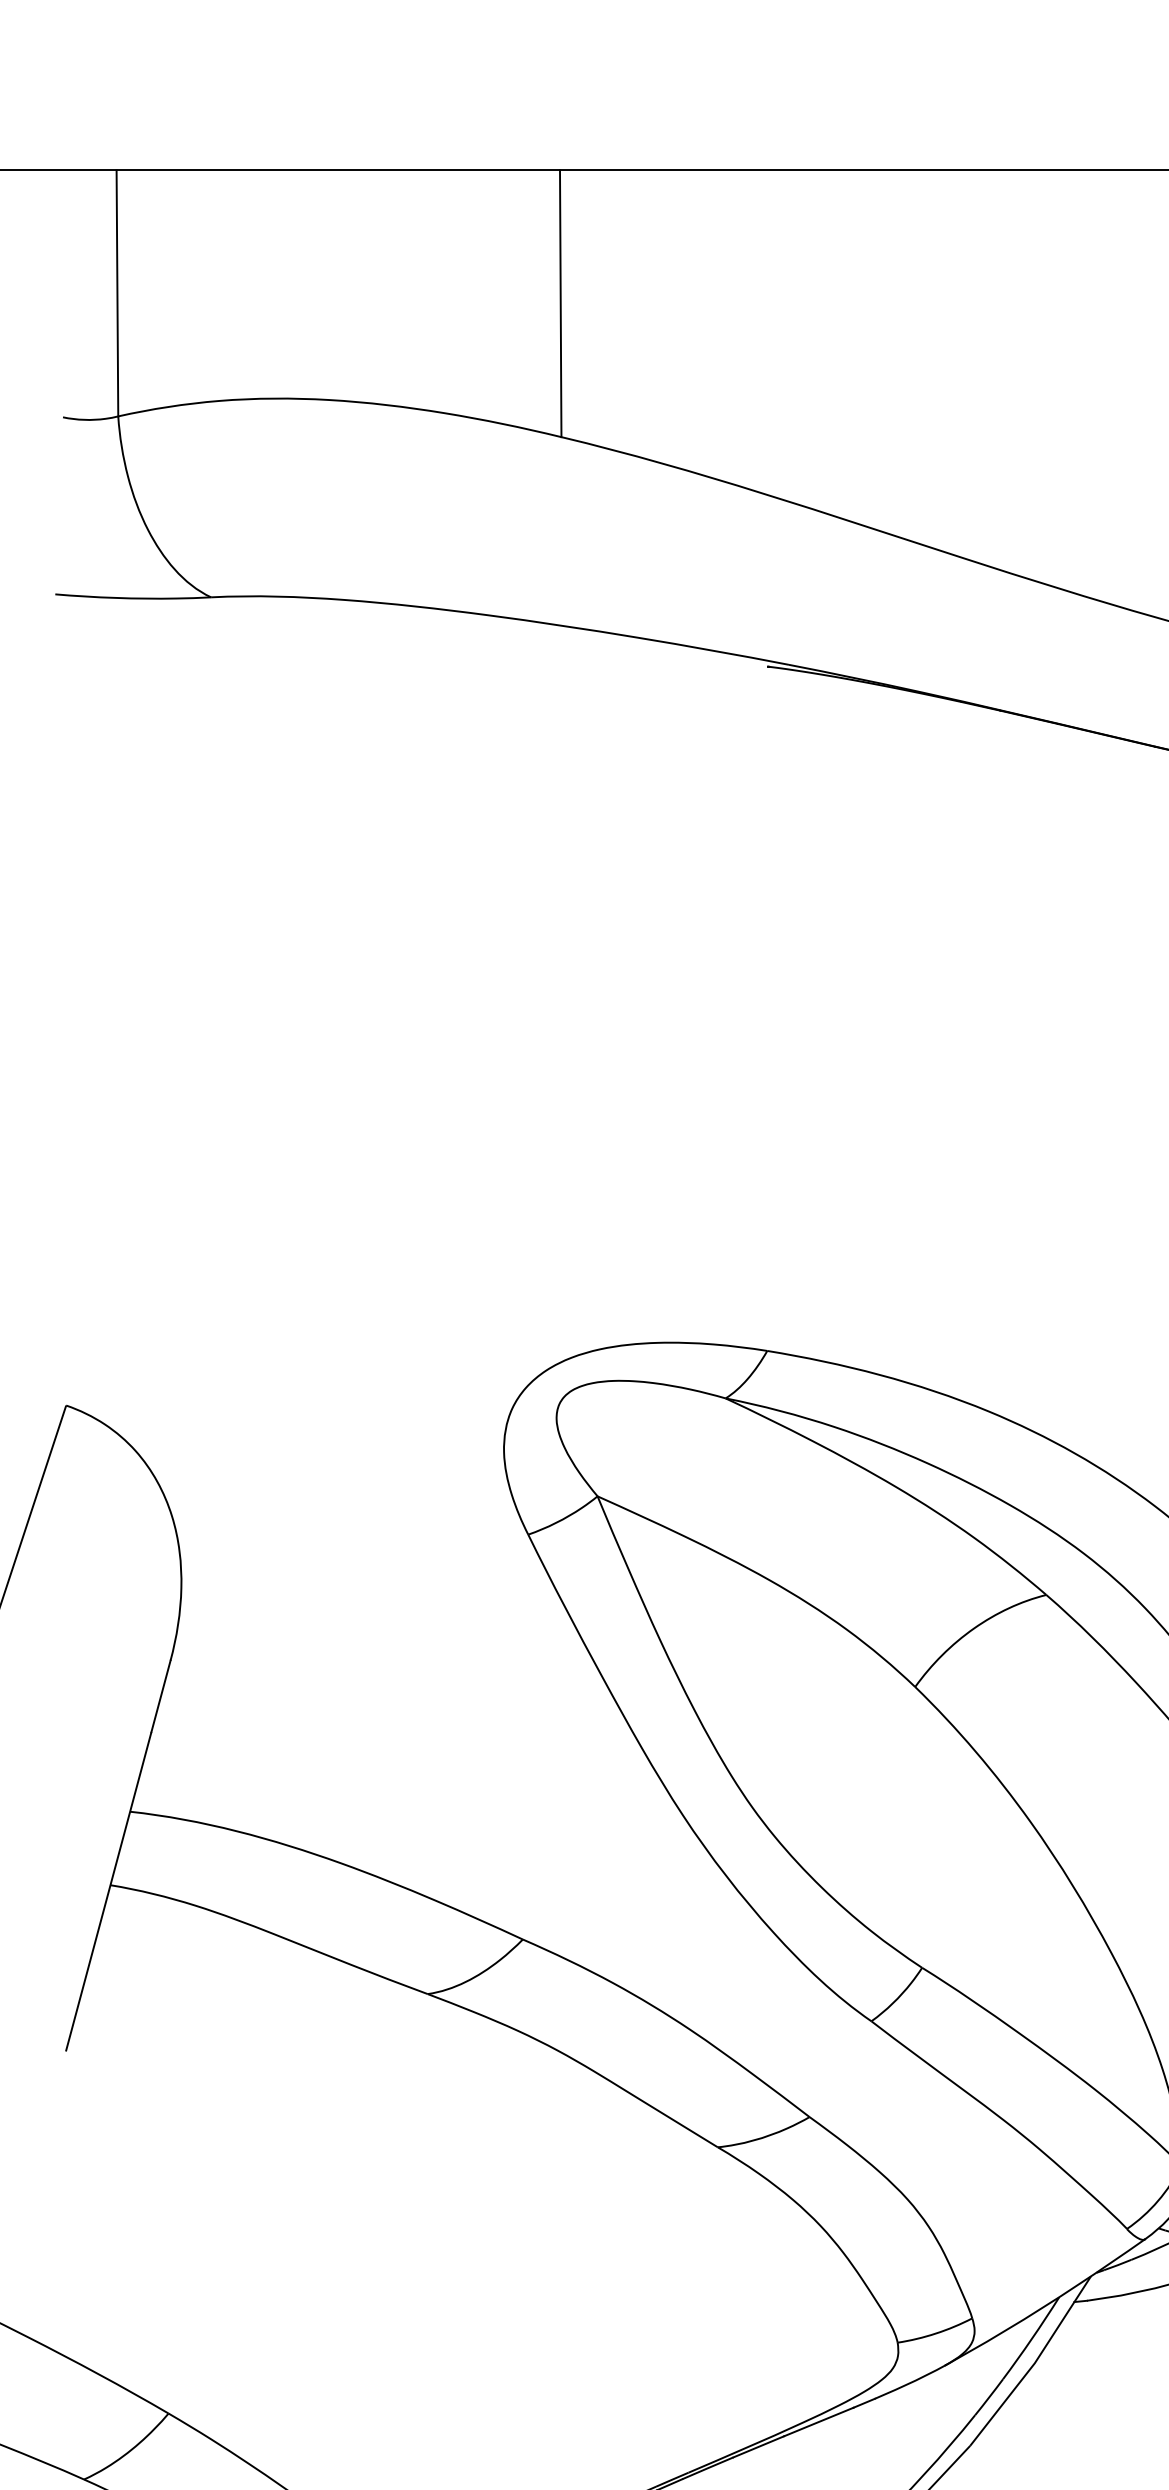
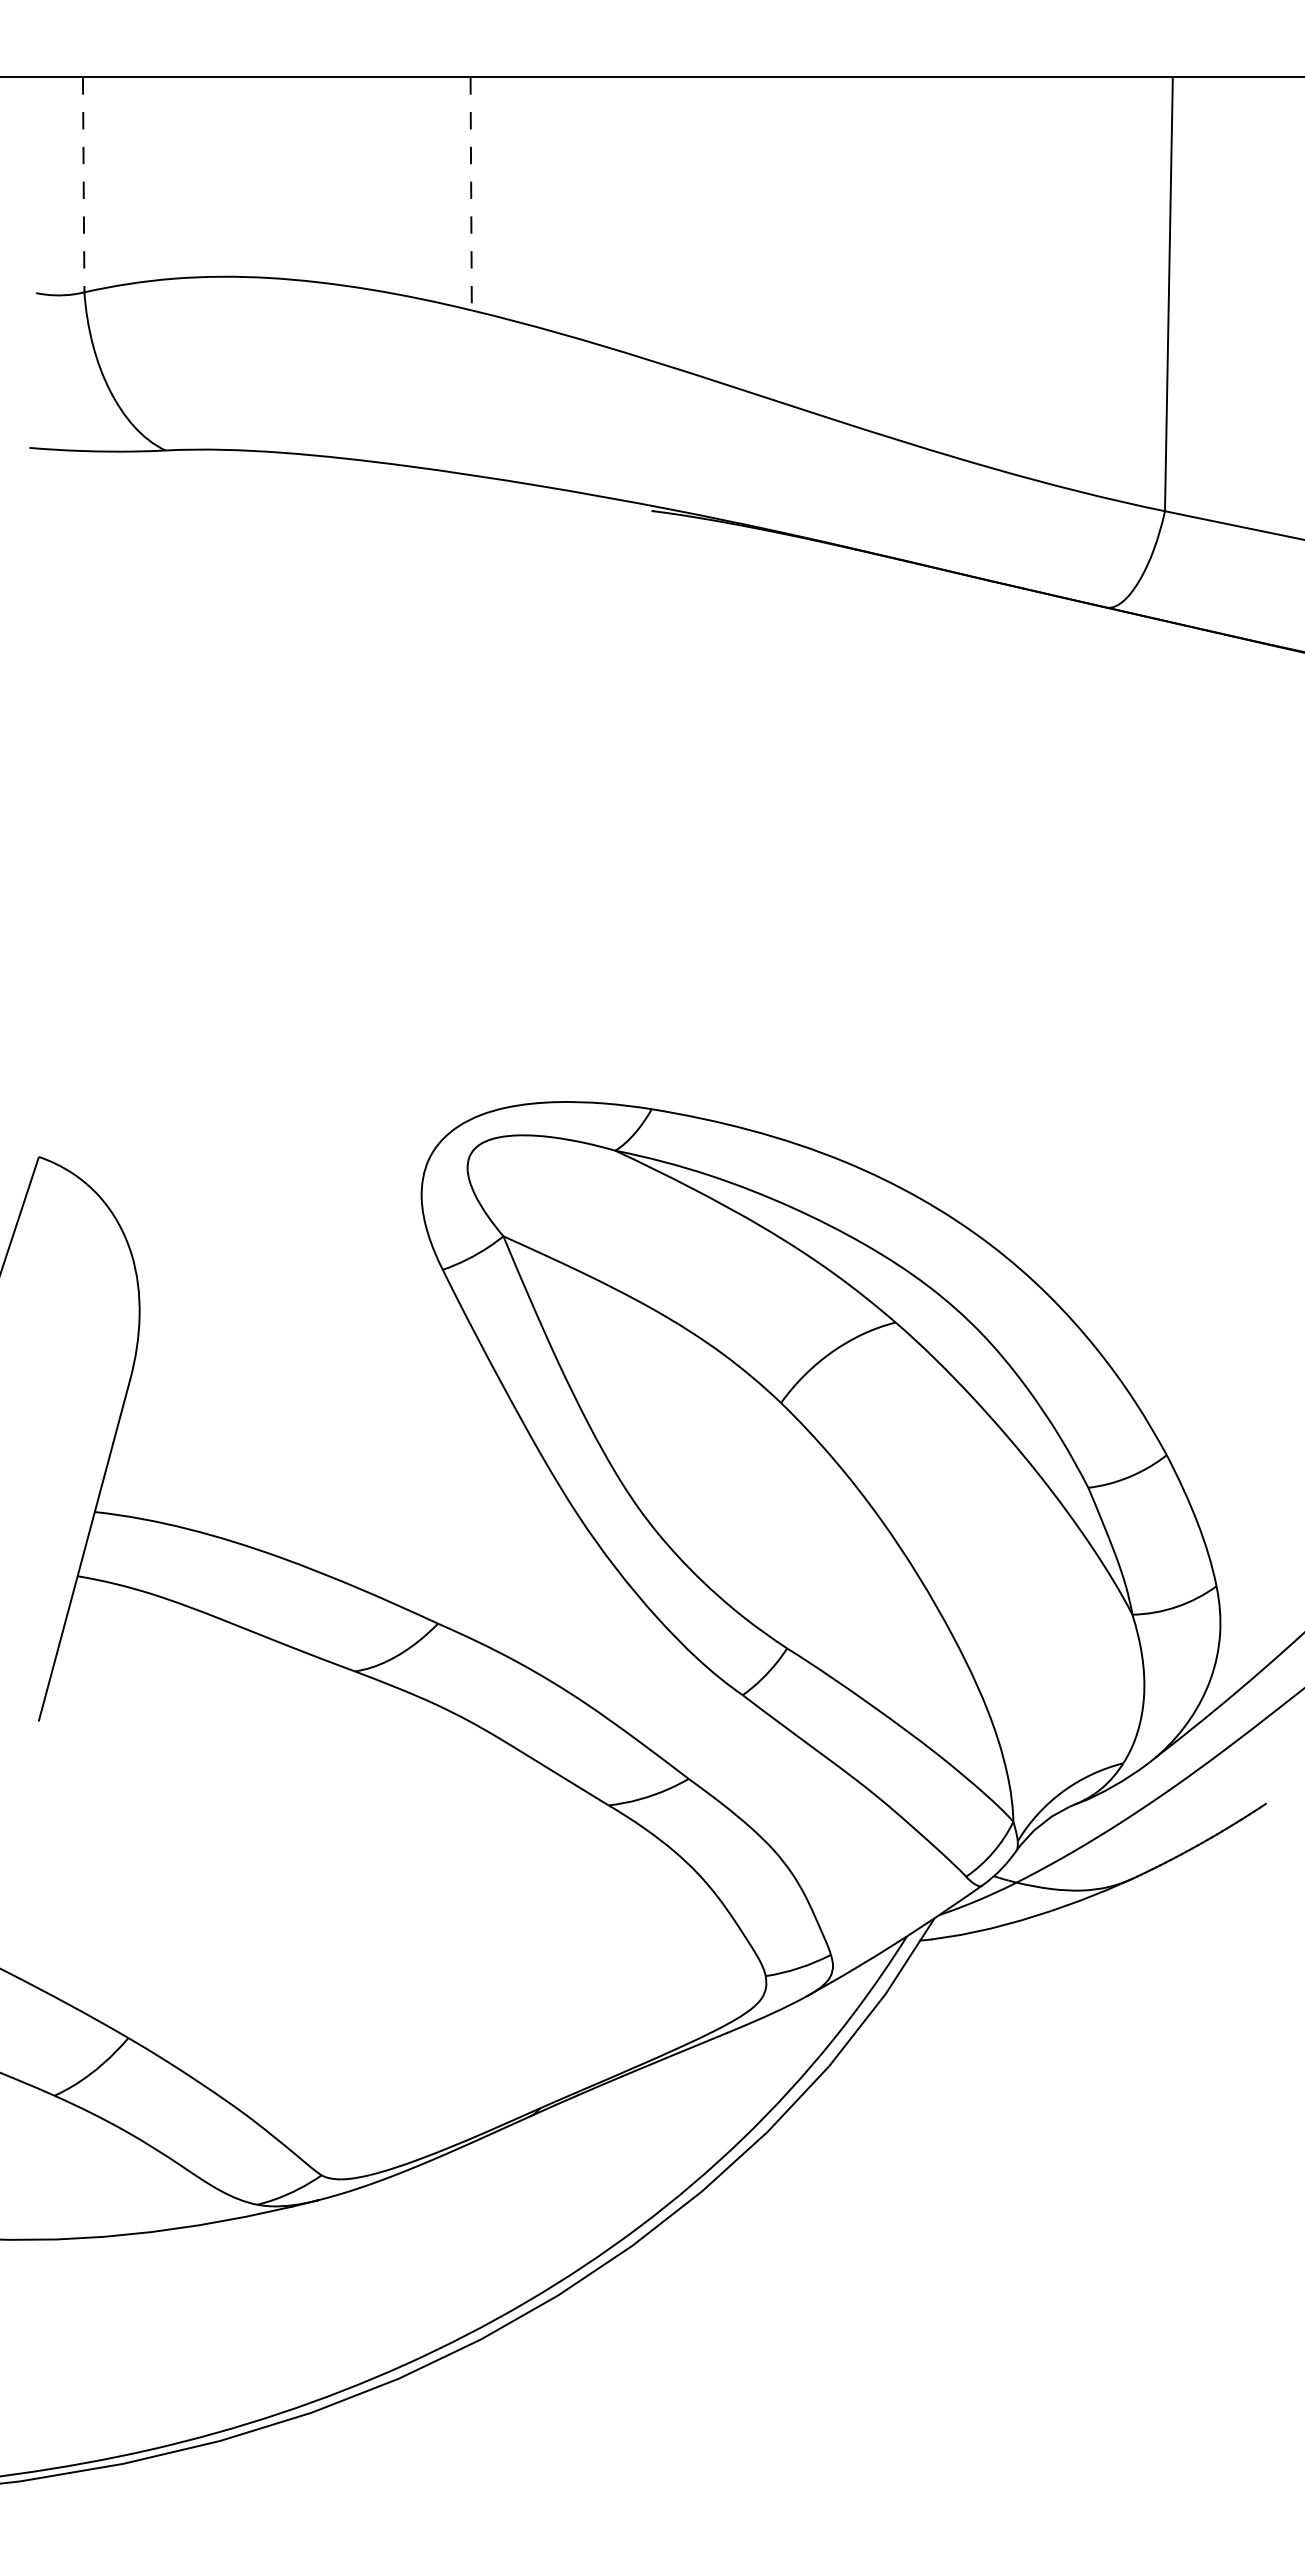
line: (117, 293) -> (83, 184), solid -> dashed
line: (561, 303) -> (471, 193), solid -> dashed

